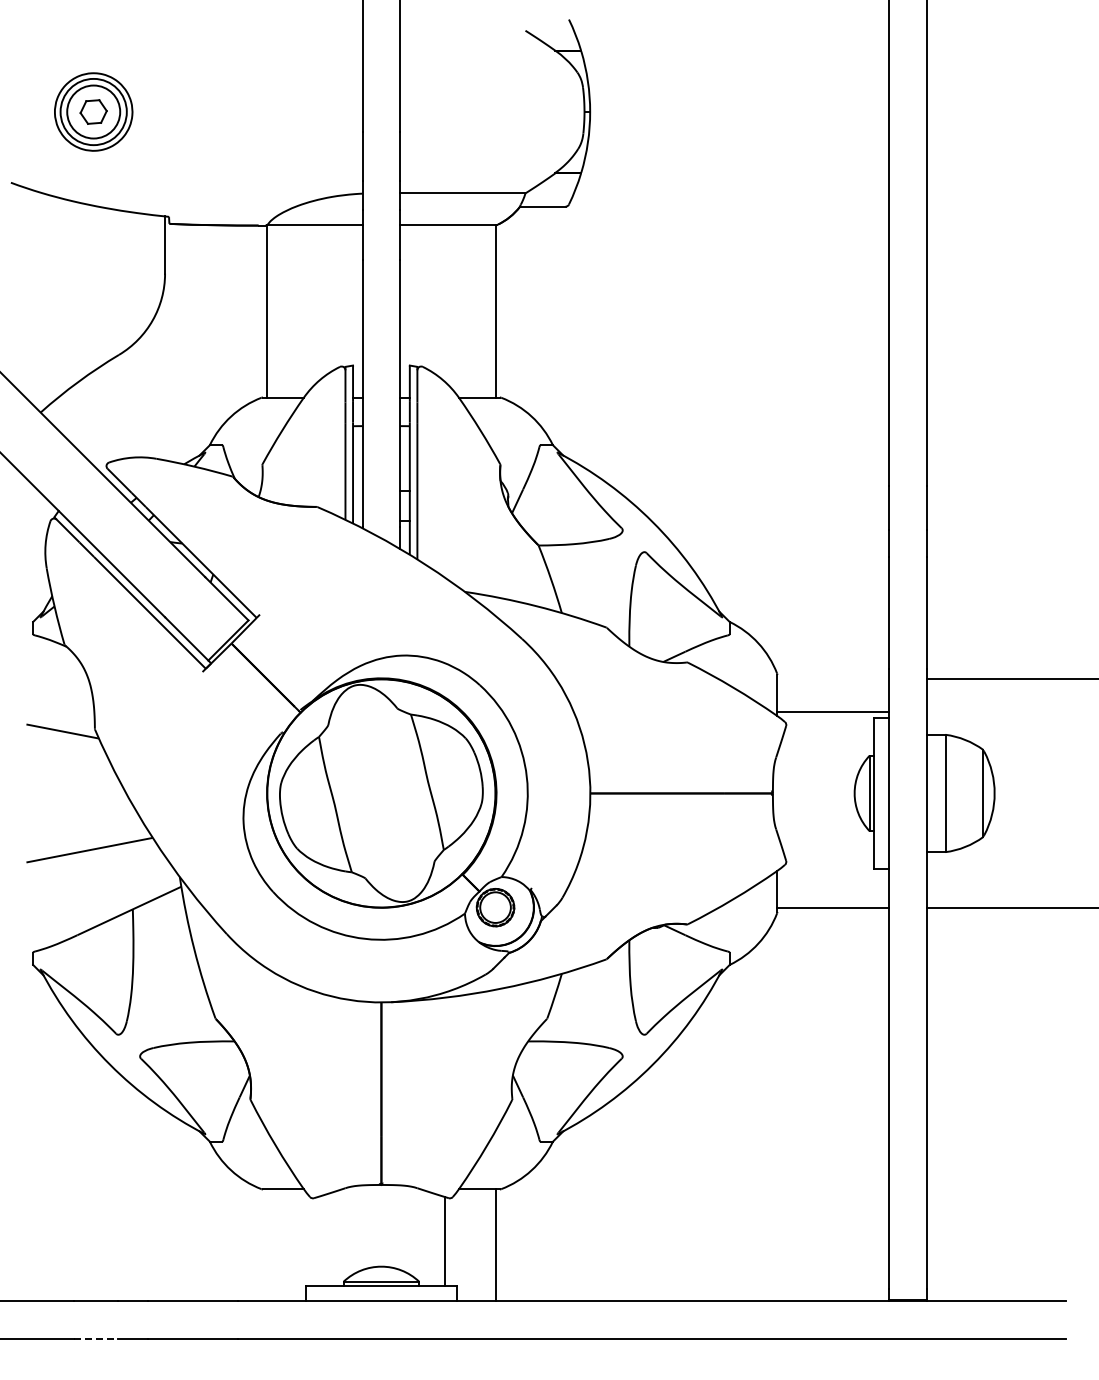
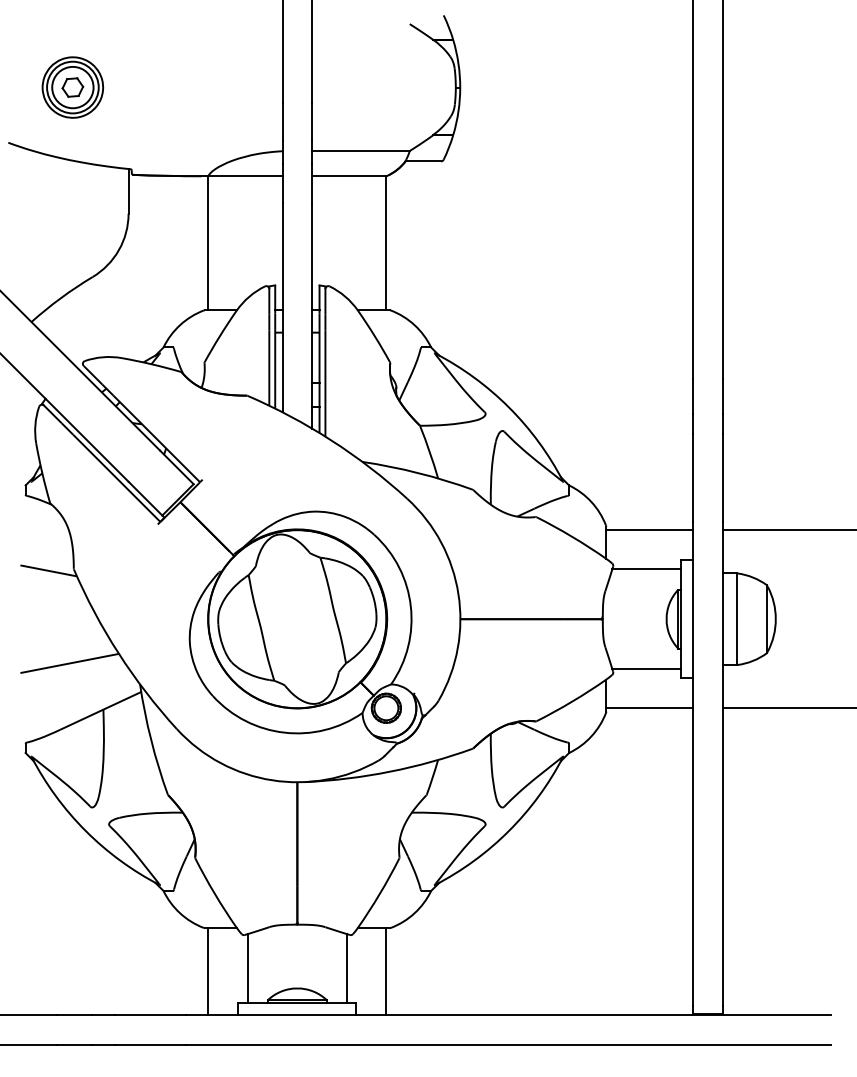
line: (832, 712) -> (649, 530), moved
line: (829, 729) -> (646, 569), added
line: (829, 857) -> (646, 669), added
line: (317, 1241) -> (247, 968), added
line: (267, 1244) -> (208, 971), added
line: (96, 1338) -> (75, 1044), dashed -> solid

